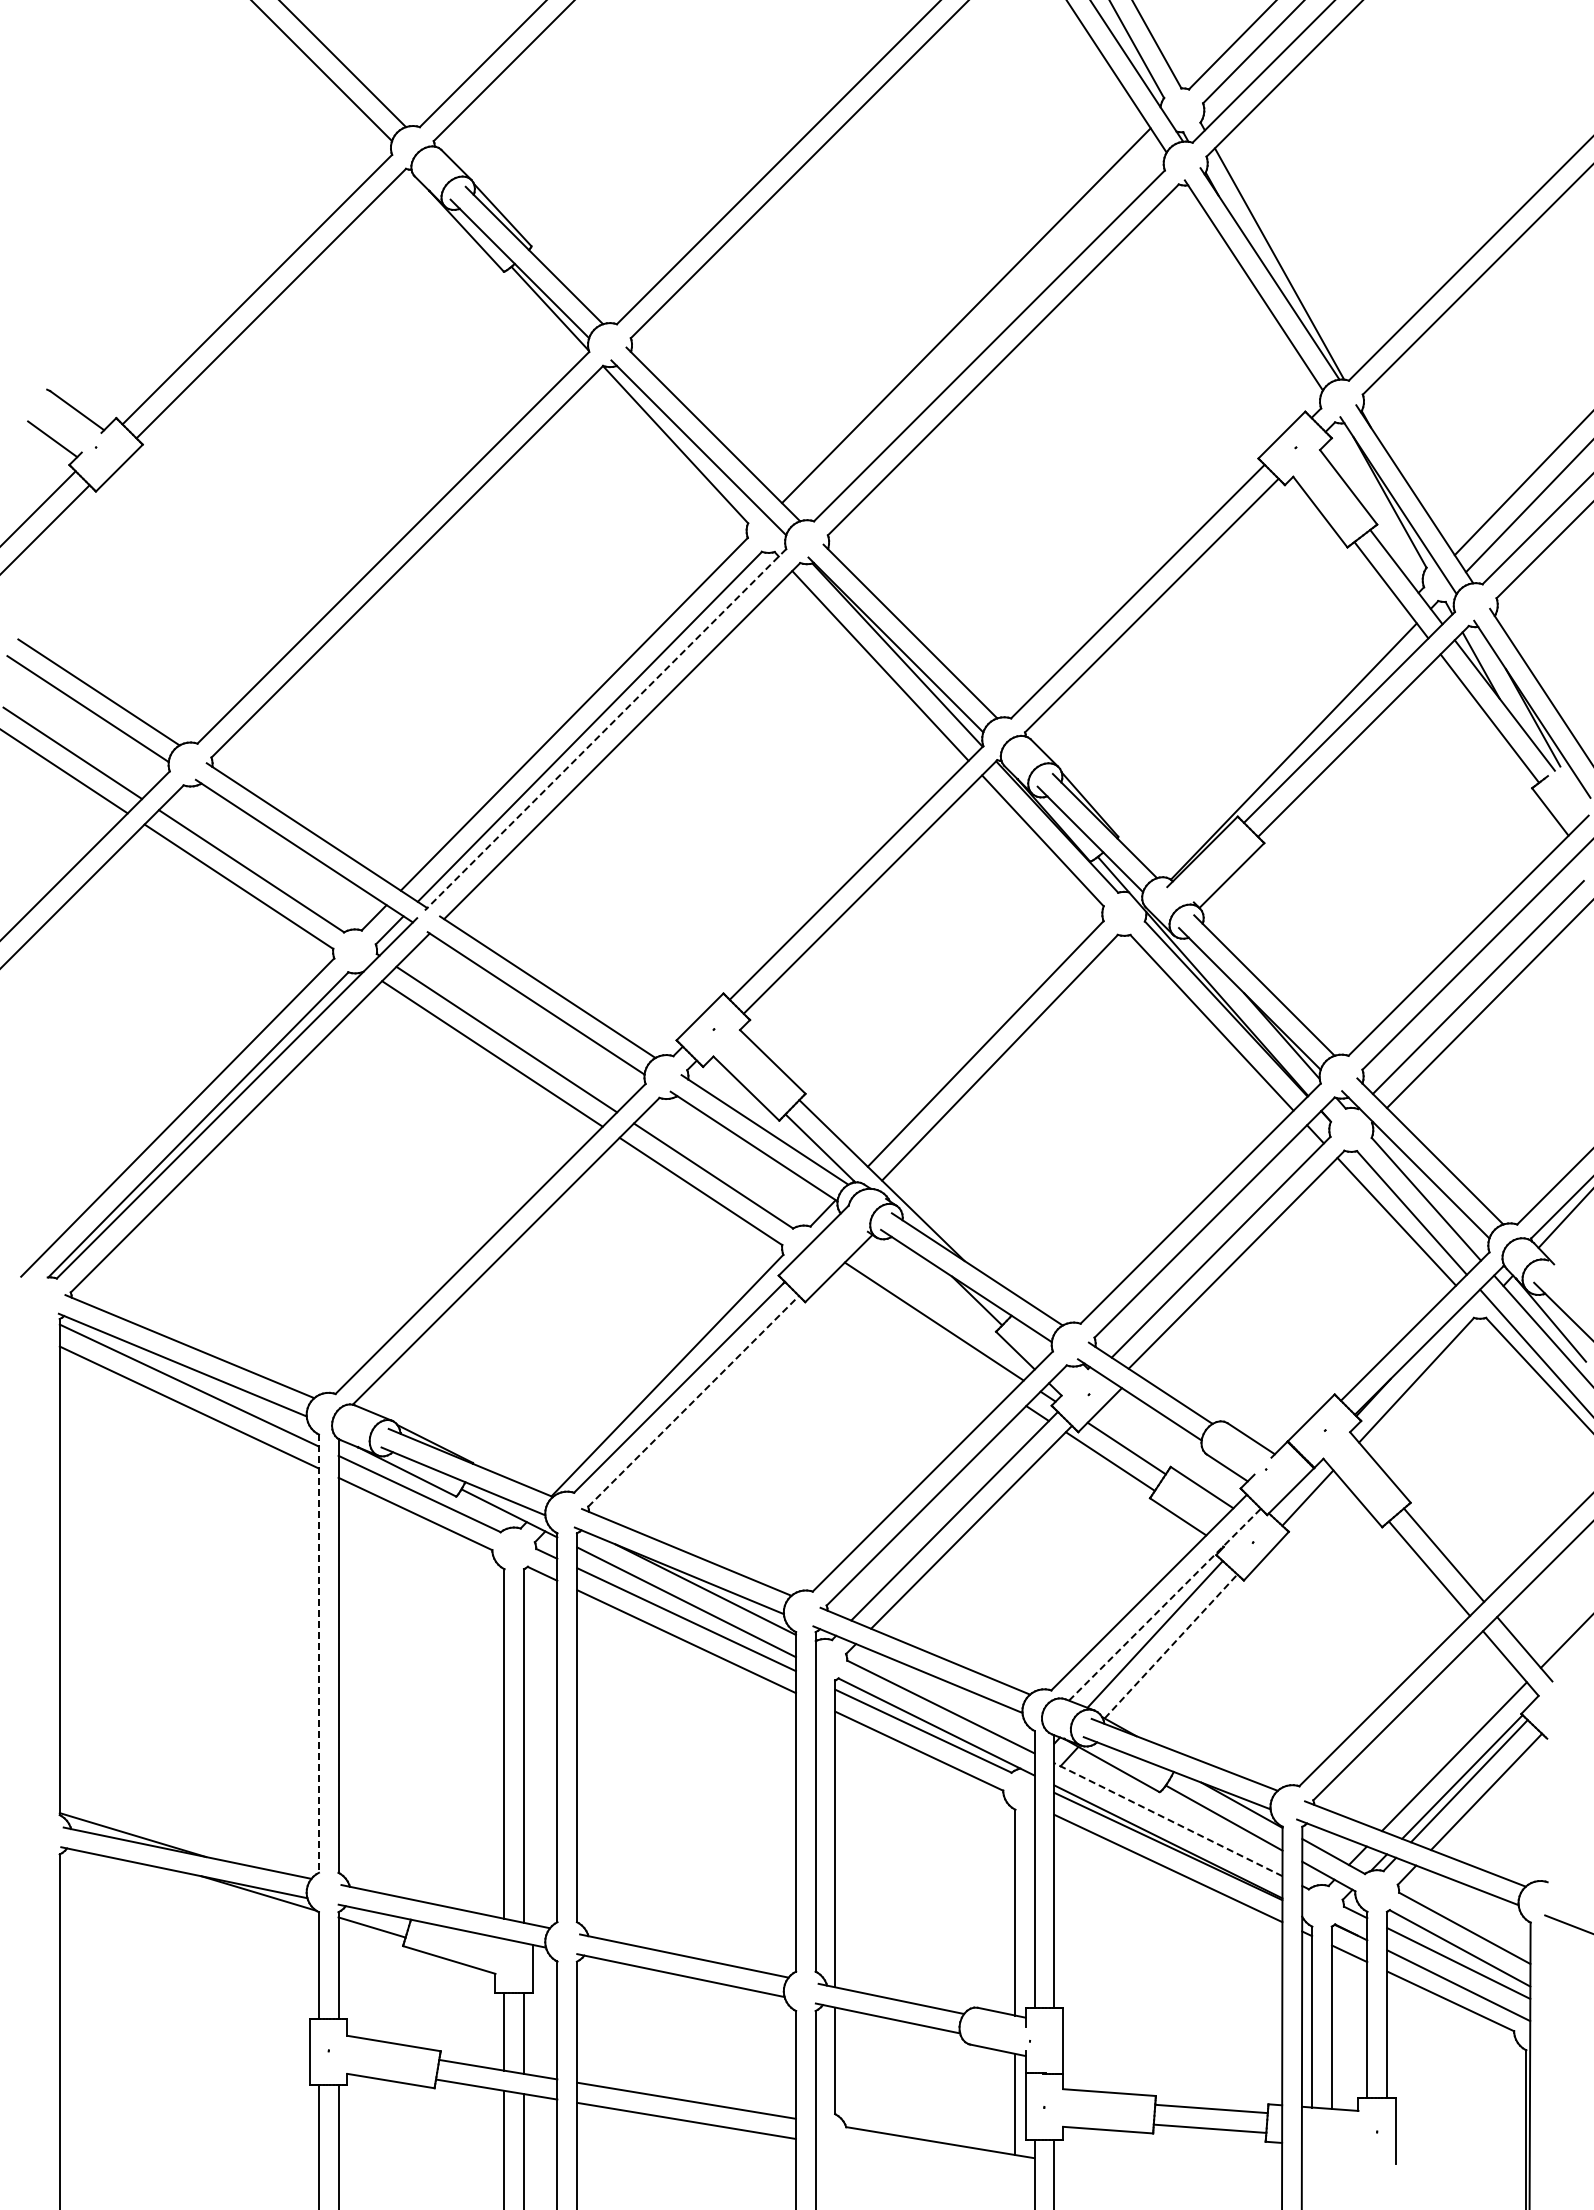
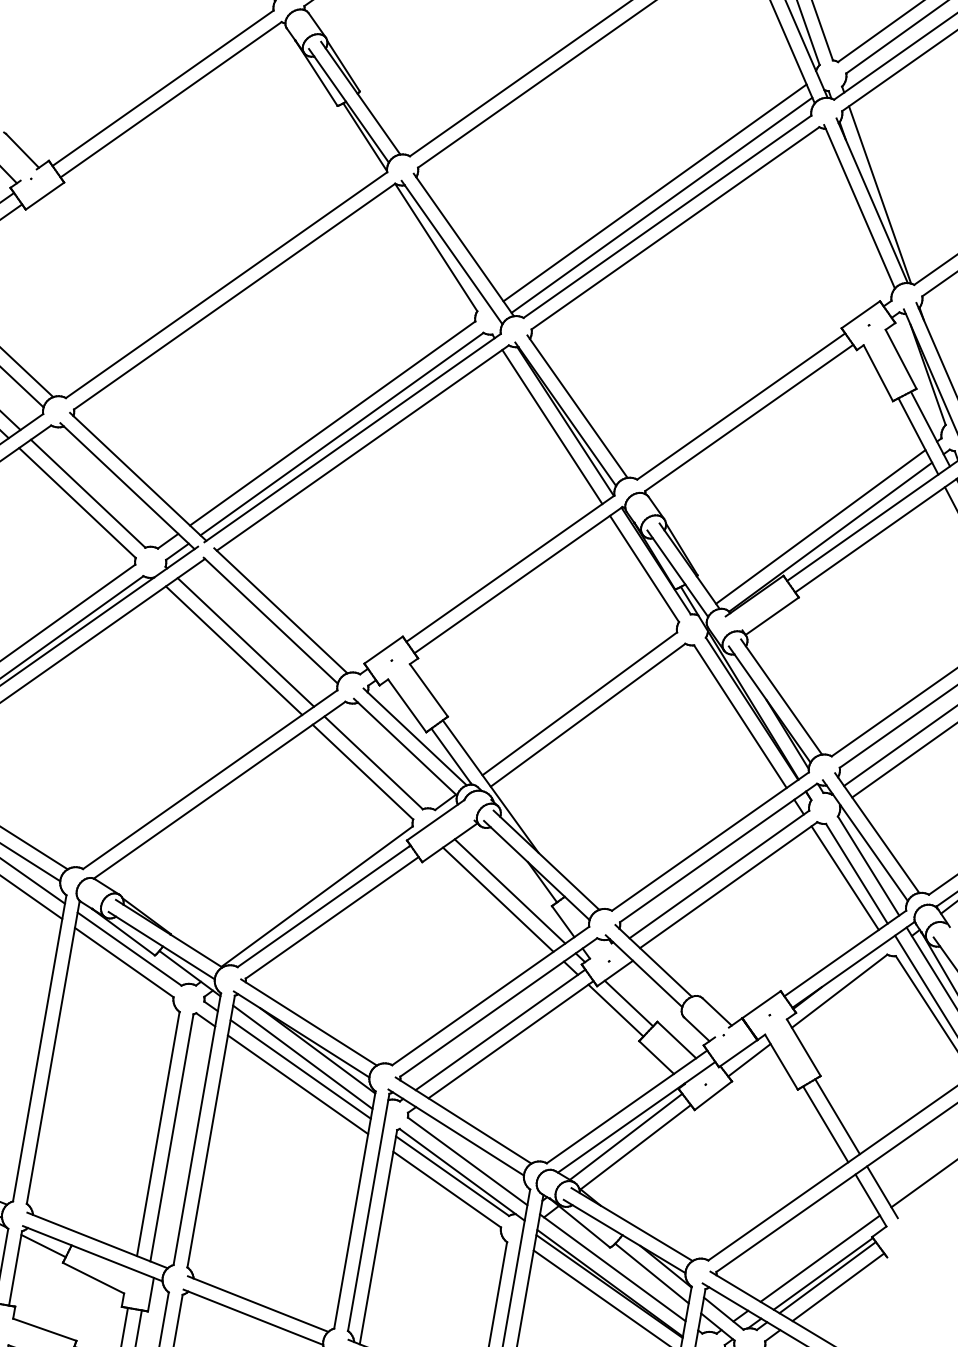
line: (978, 331) -> (661, 205), added
line: (605, 729) -> (352, 437), dashed -> solid
line: (1277, 739) -> (820, 526), added
line: (919, 1335) -> (498, 899), added
line: (693, 1401) -> (332, 917), dashed -> solid
line: (1164, 1604) -> (636, 1117), dashed -> solid
line: (1171, 1646) -> (636, 1147), dashed -> solid
line: (318, 1654) -> (39, 1048), dashed -> solid
line: (1167, 1819) -> (612, 1267), dashed -> solid

